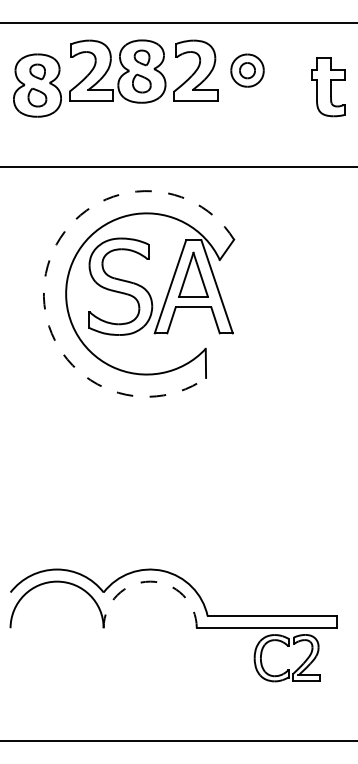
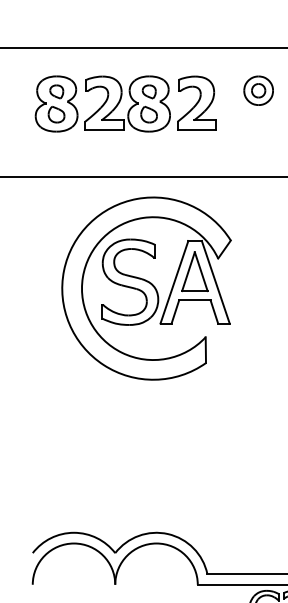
part: (247, 70) -> (258, 90), moved
part: (143, 71) -> (150, 103), moved
arc: (45, 273) -> (63, 270), dashed -> solid
arc: (150, 581) -> (156, 543), dashed -> solid

